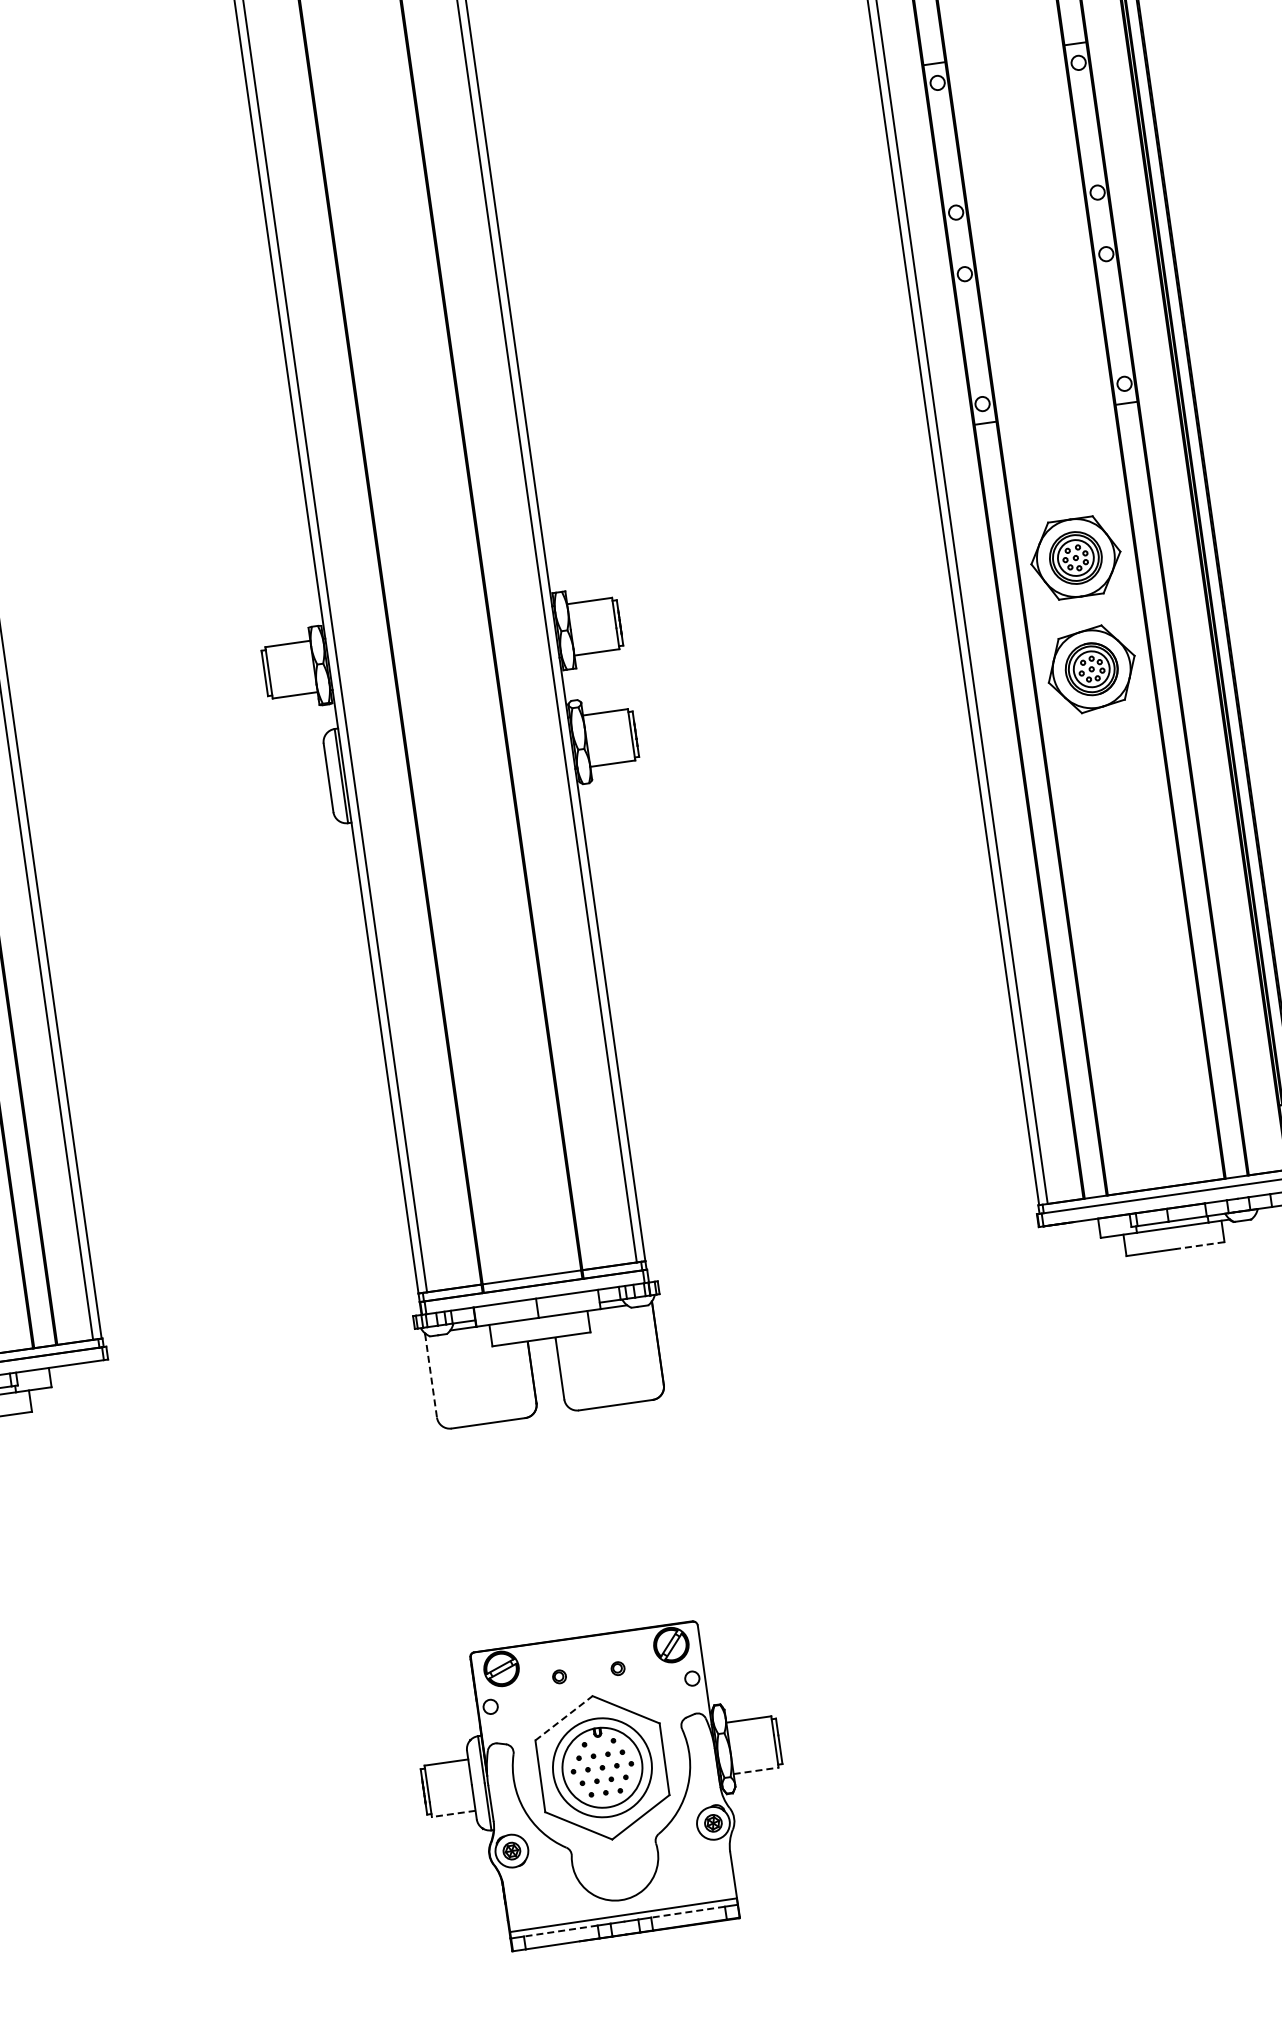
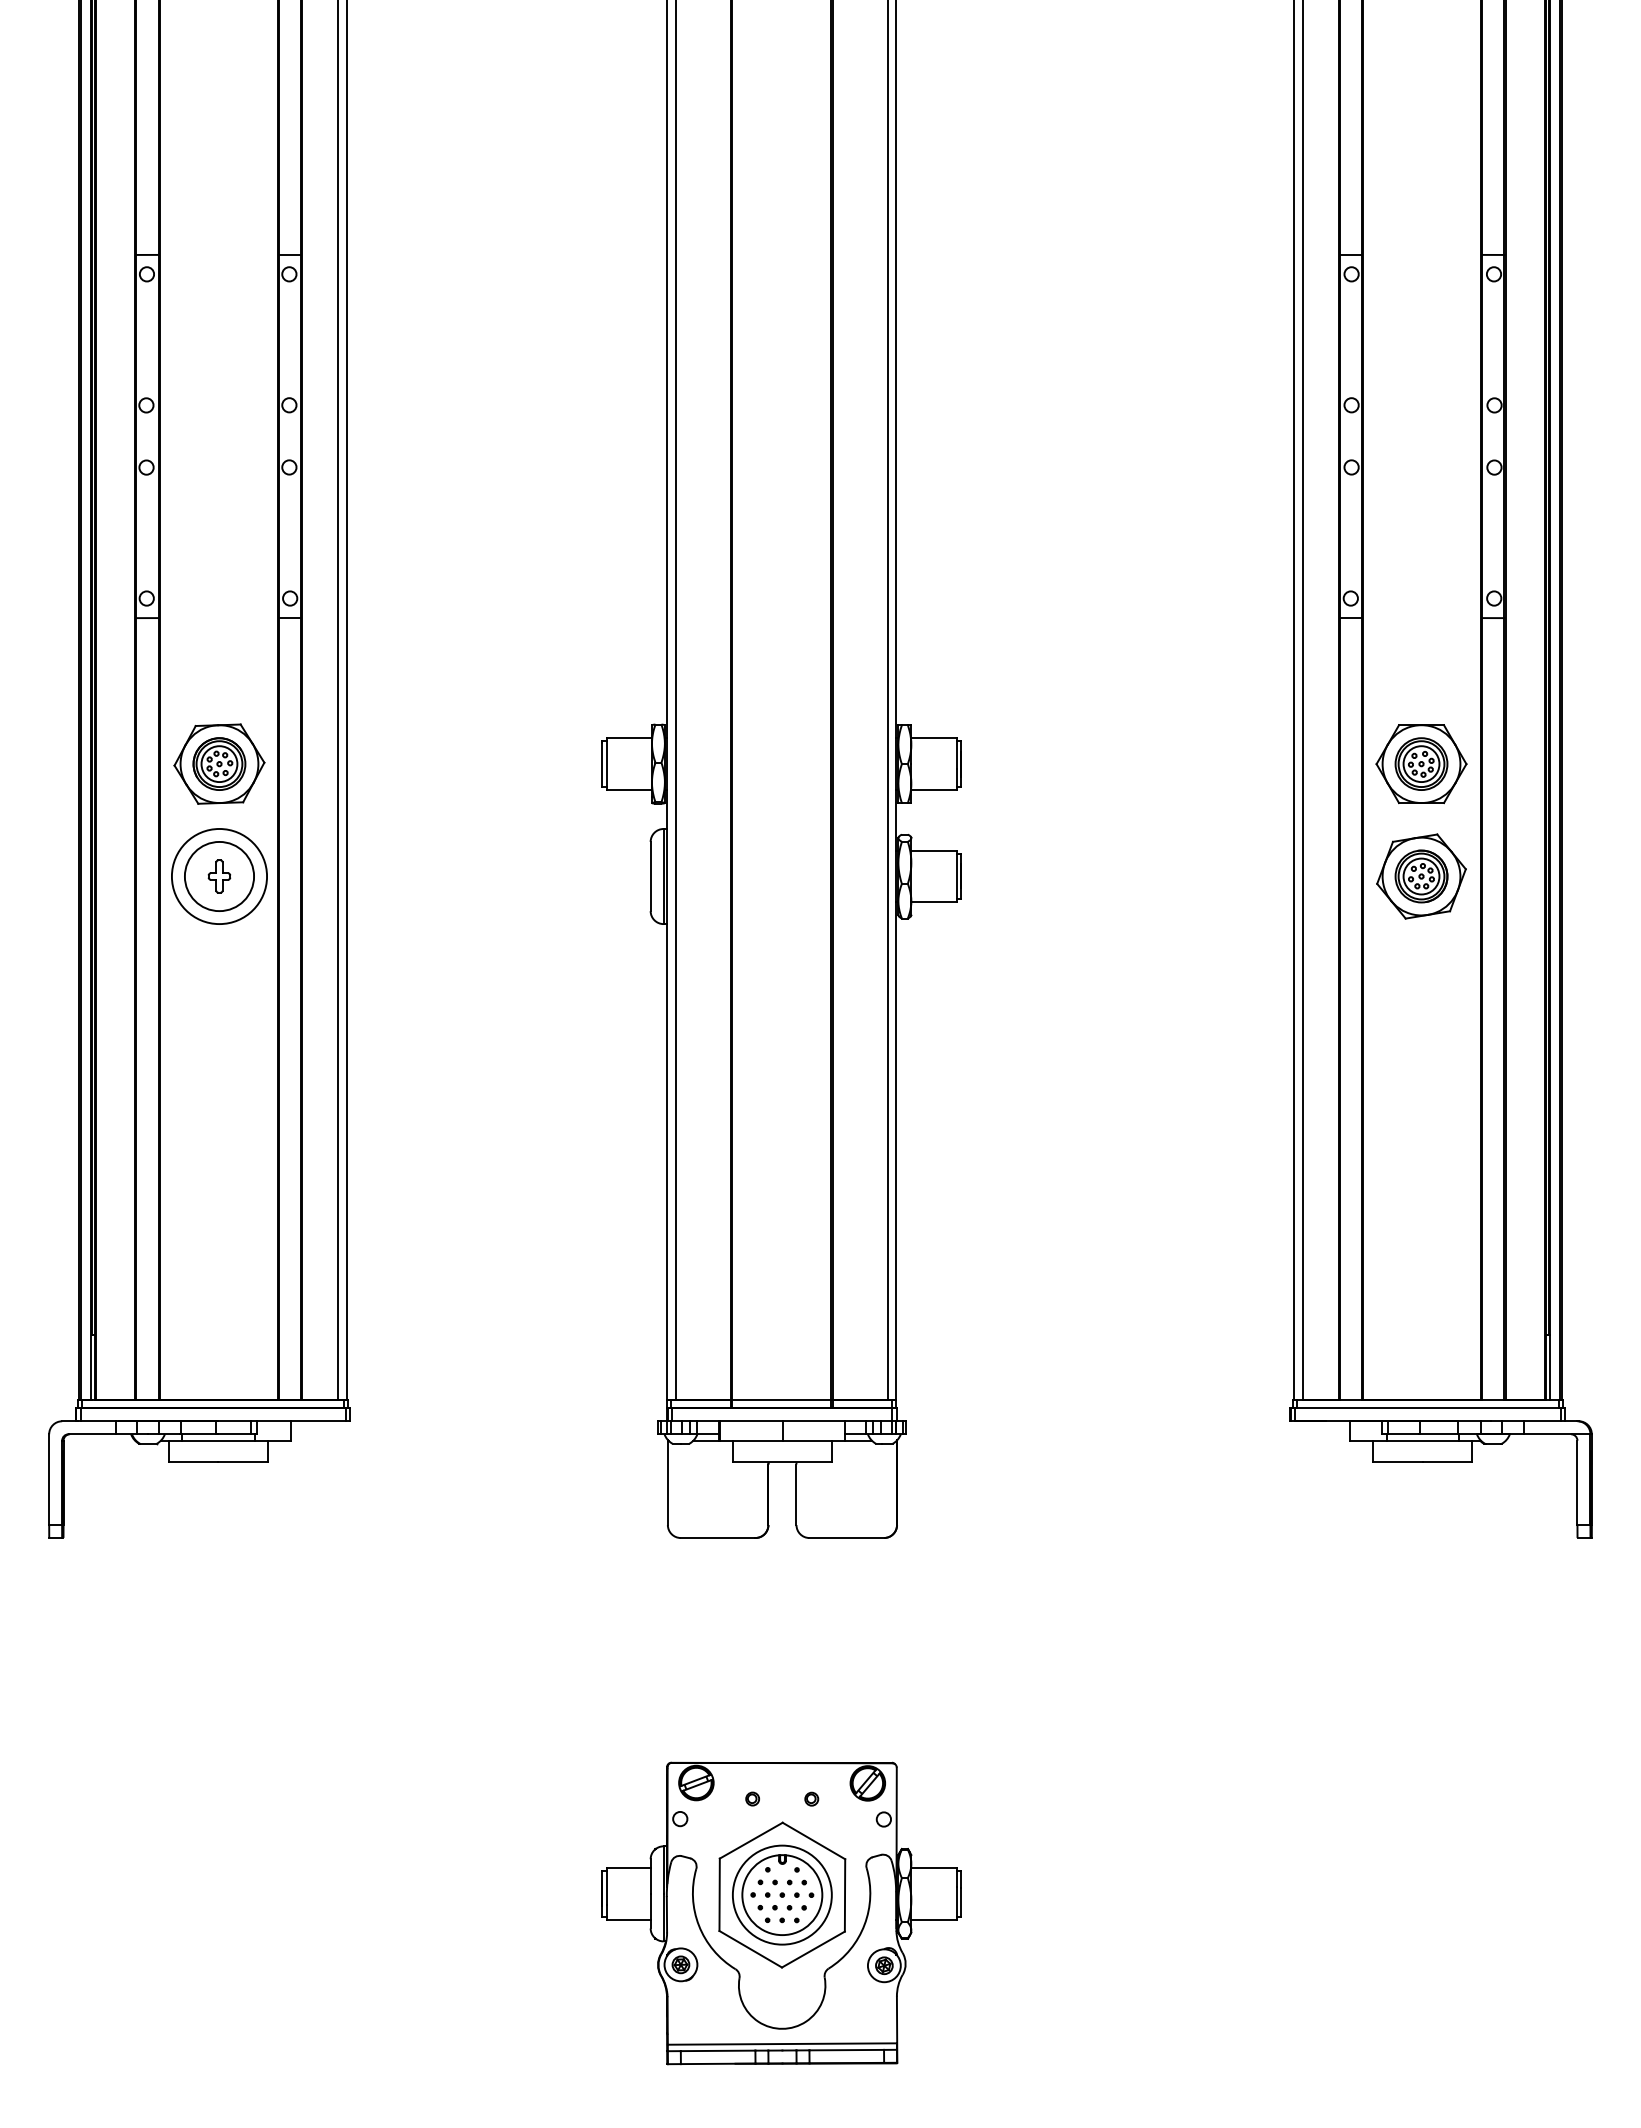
line: (1200, 1245) -> (1447, 1462), dashed -> solid
line: (430, 1376) -> (667, 1483), dashed -> solid
line: (564, 1718) -> (751, 1840), dashed -> solid
line: (756, 1770) -> (934, 1919), dashed -> solid
line: (453, 1813) -> (628, 1919), dashed -> solid
line: (687, 1912) -> (846, 2050), dashed -> solid
line: (560, 1930) -> (717, 2050), dashed -> solid

